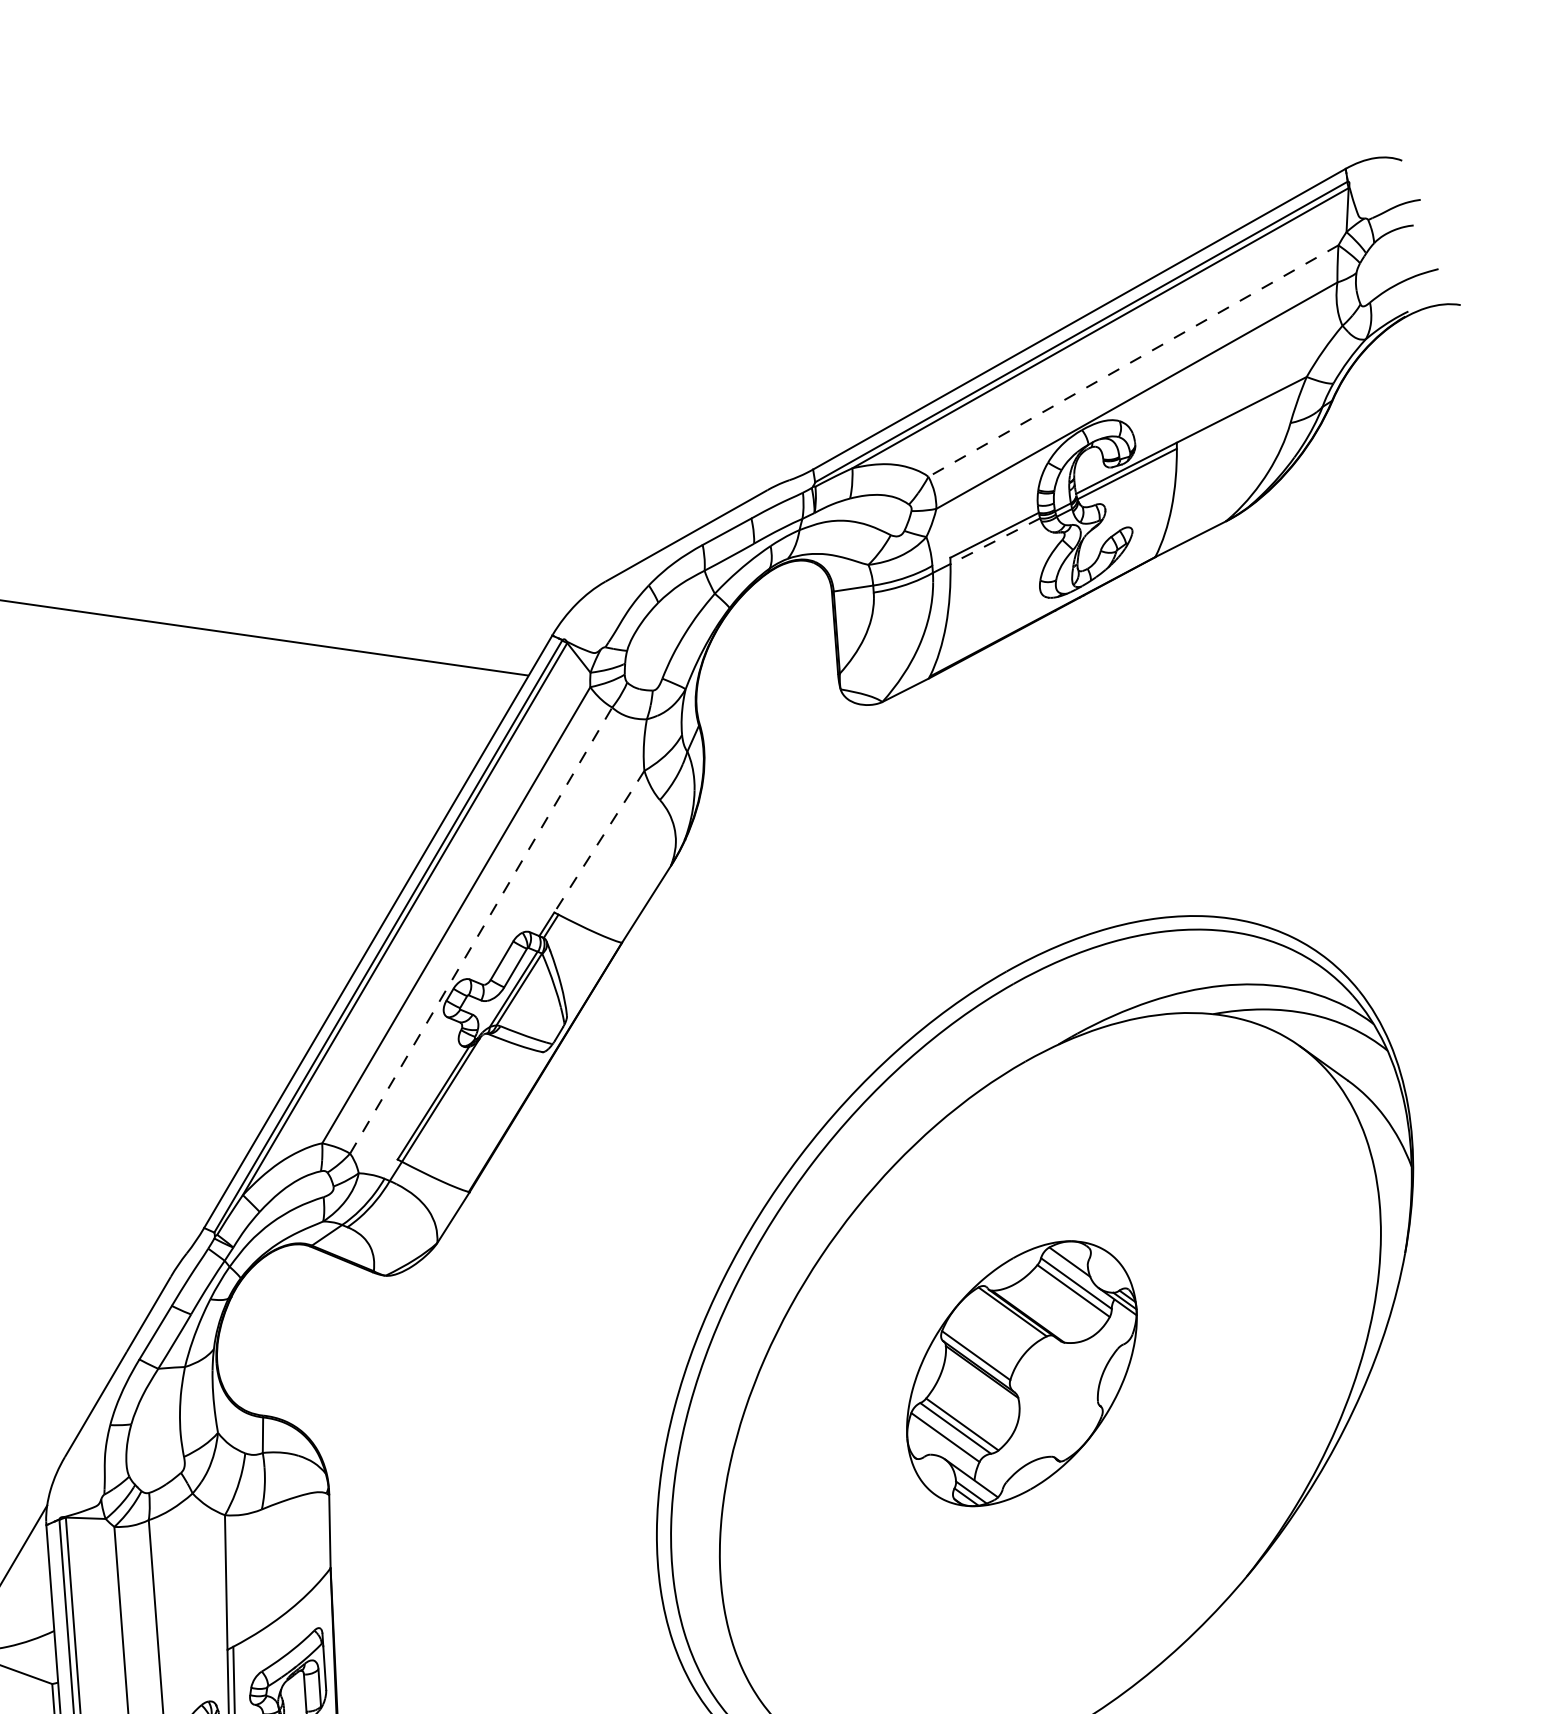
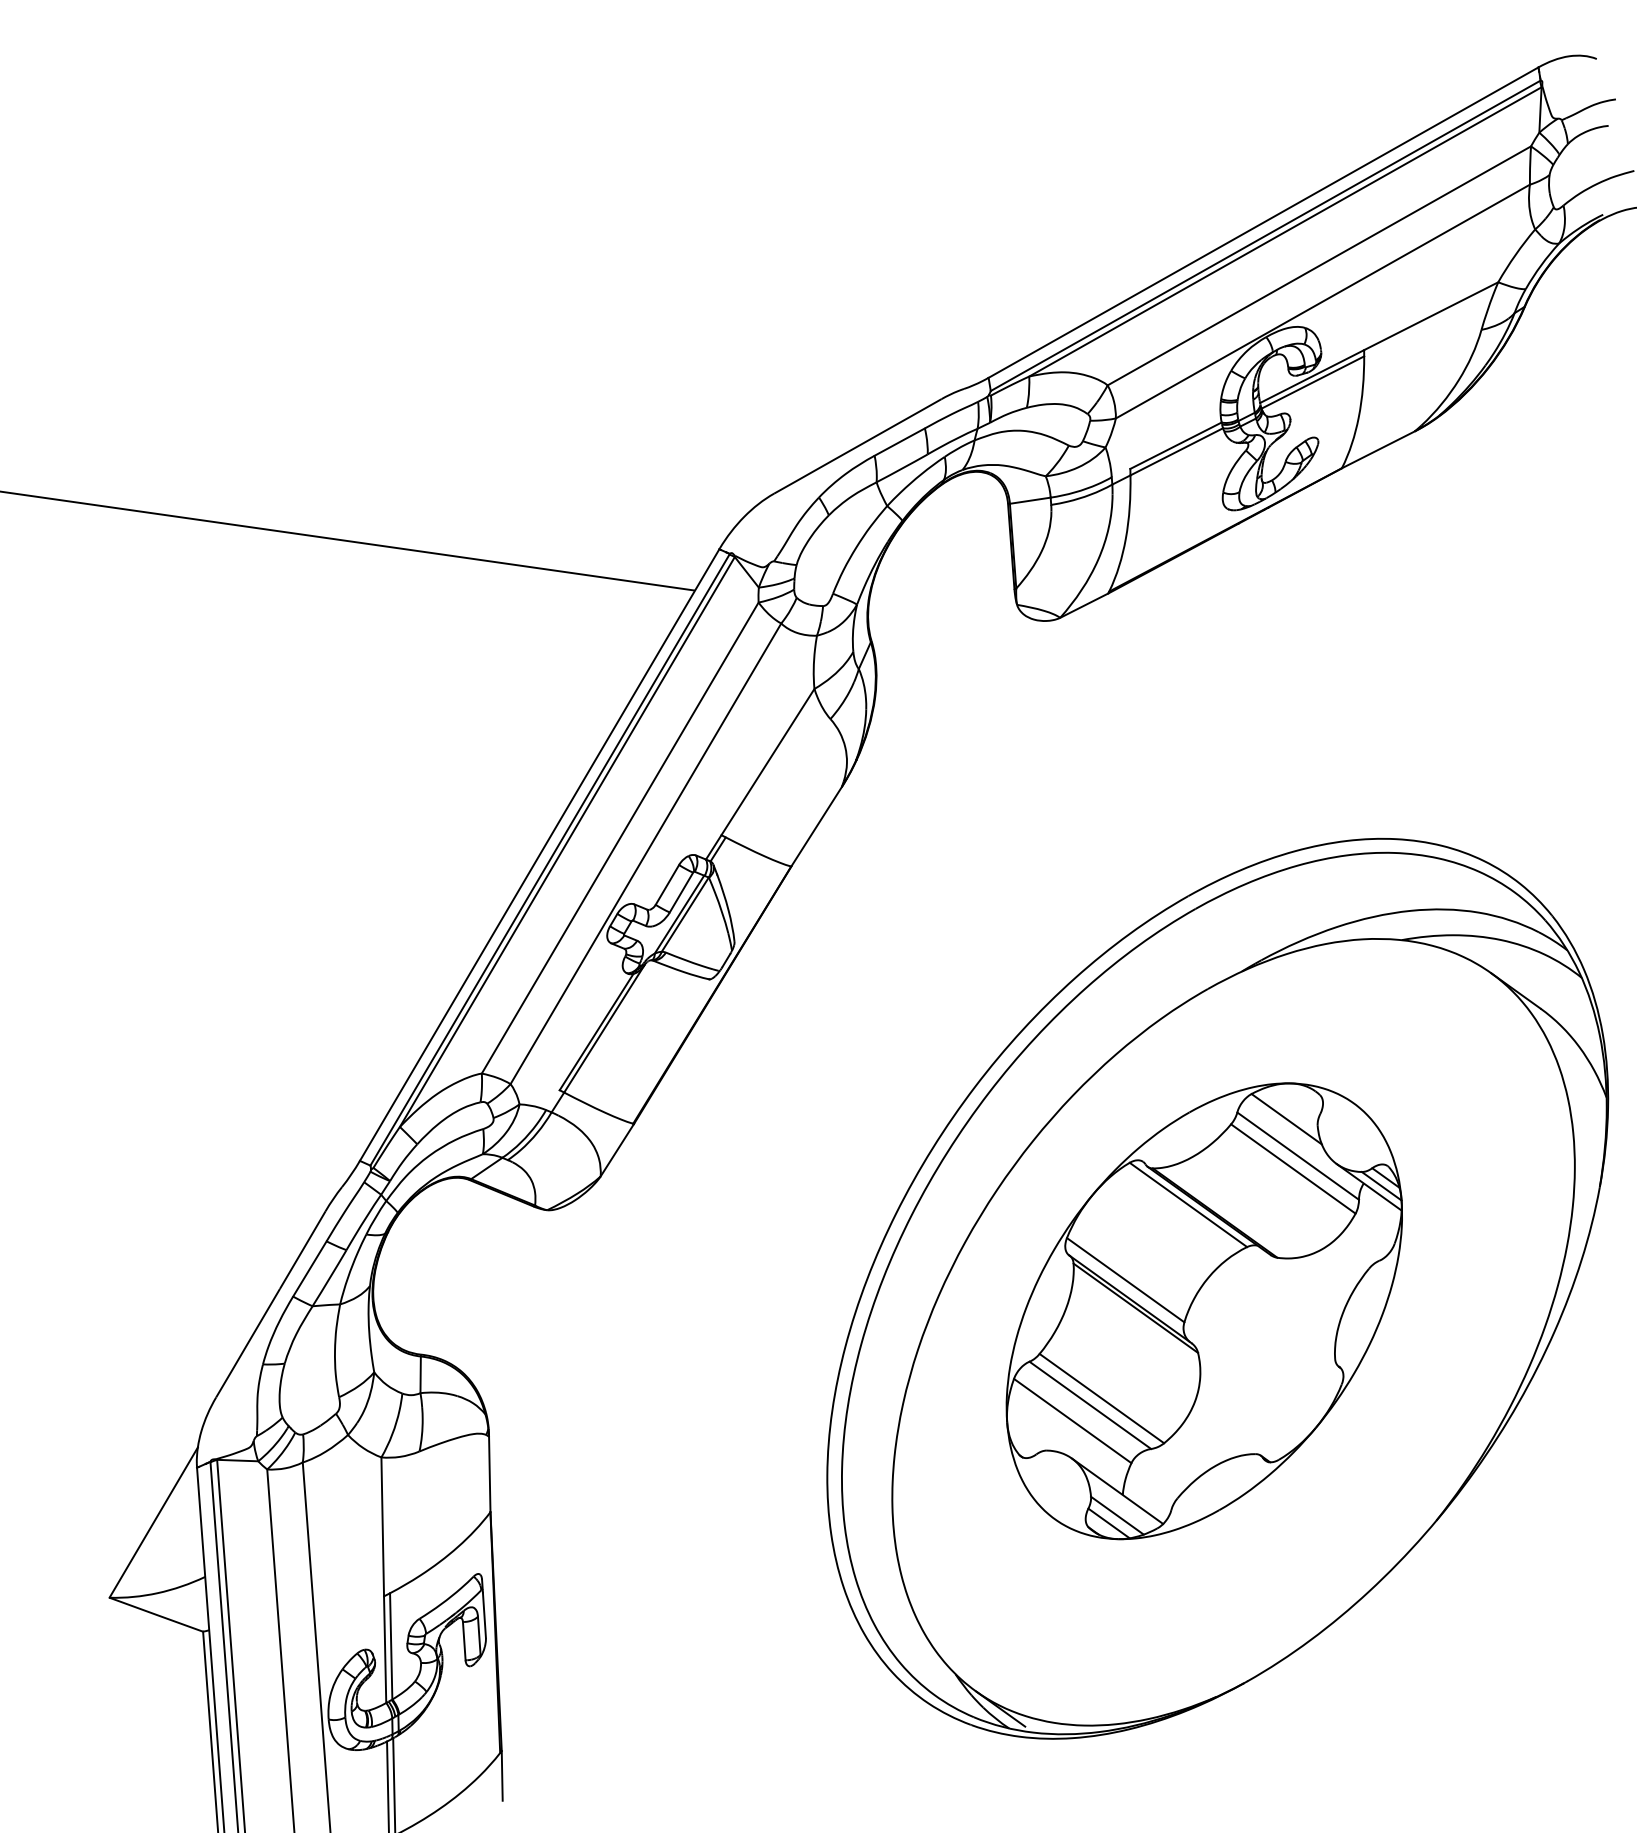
line: (1132, 361) -> (1318, 266), dashed -> solid
line: (995, 540) -> (1176, 451), dashed -> solid
line: (598, 842) -> (767, 762), dashed -> solid
line: (481, 930) -> (646, 853), dashed -> solid
part: (1021, 1373) -> (1203, 1311), size x1.67

